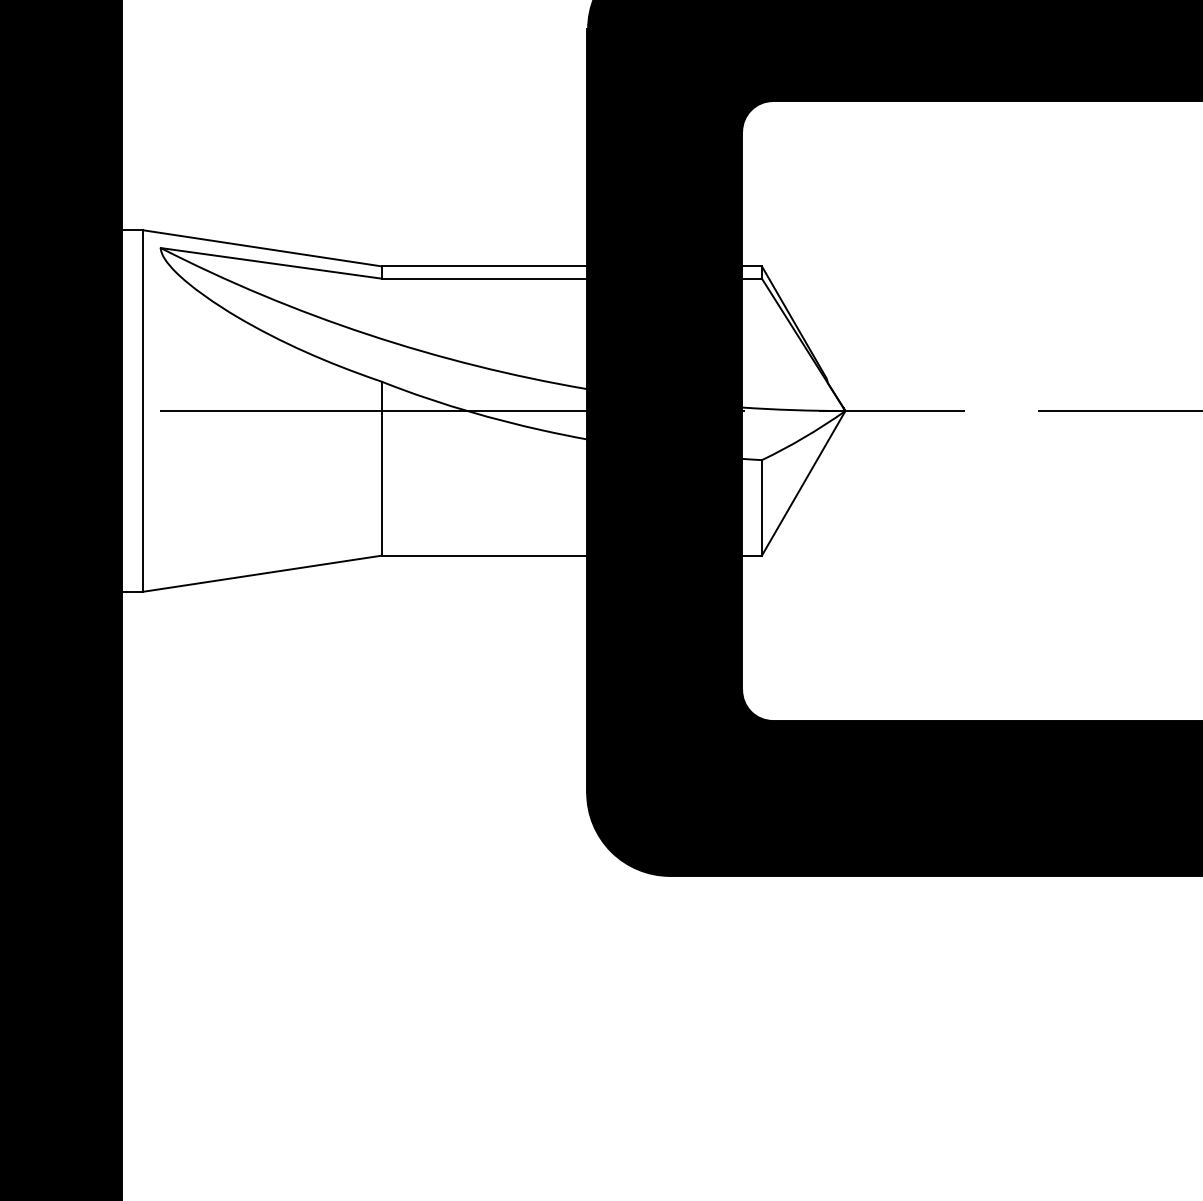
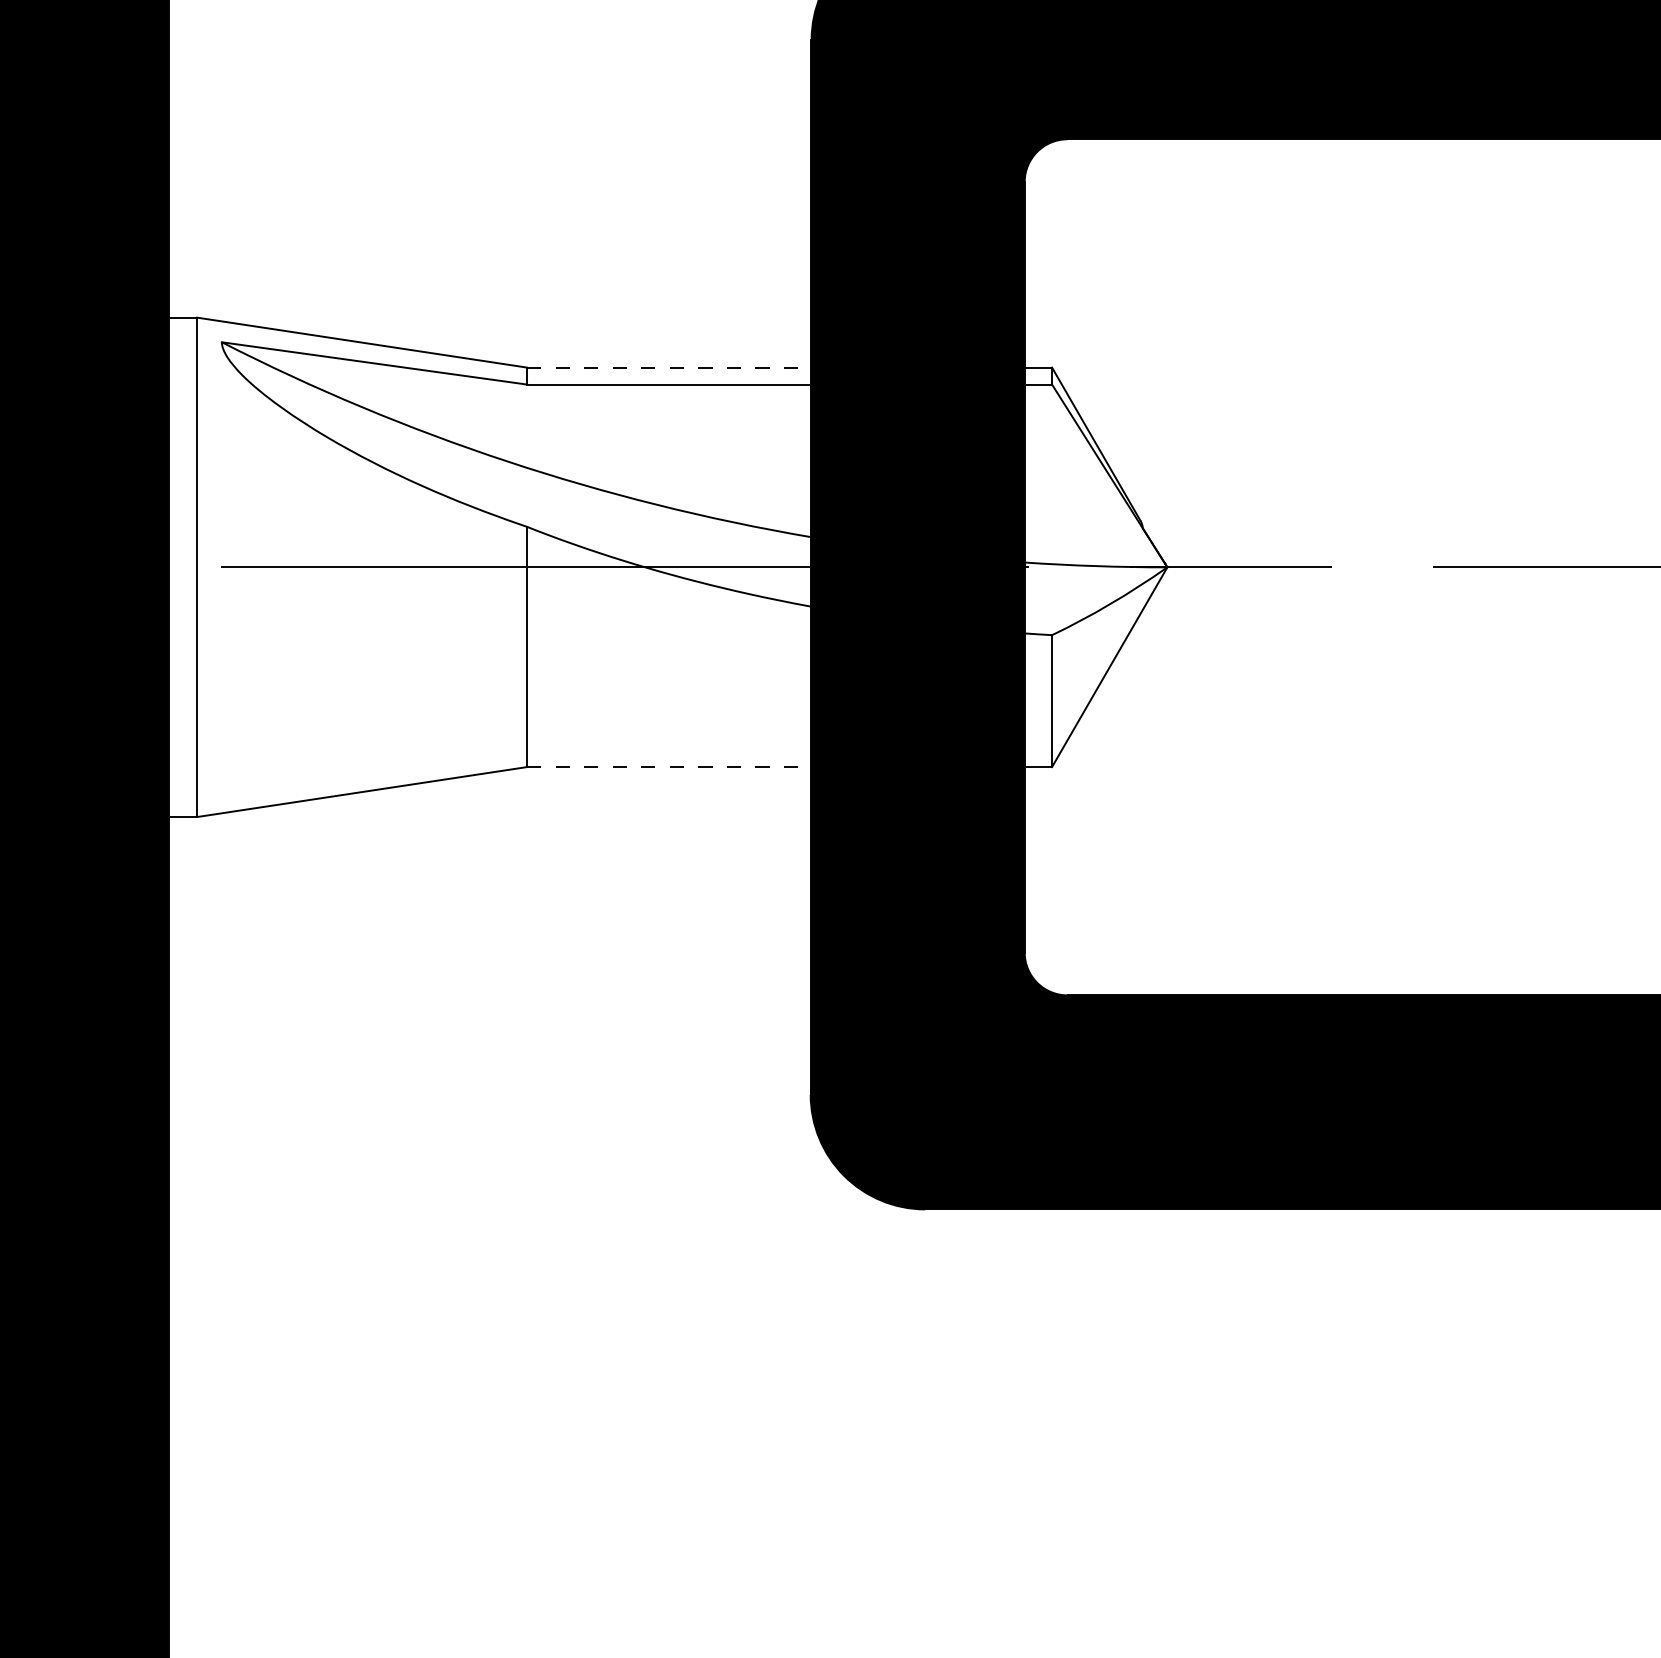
line: (484, 266) -> (668, 367), solid -> dashed
line: (484, 555) -> (668, 767), solid -> dashed

